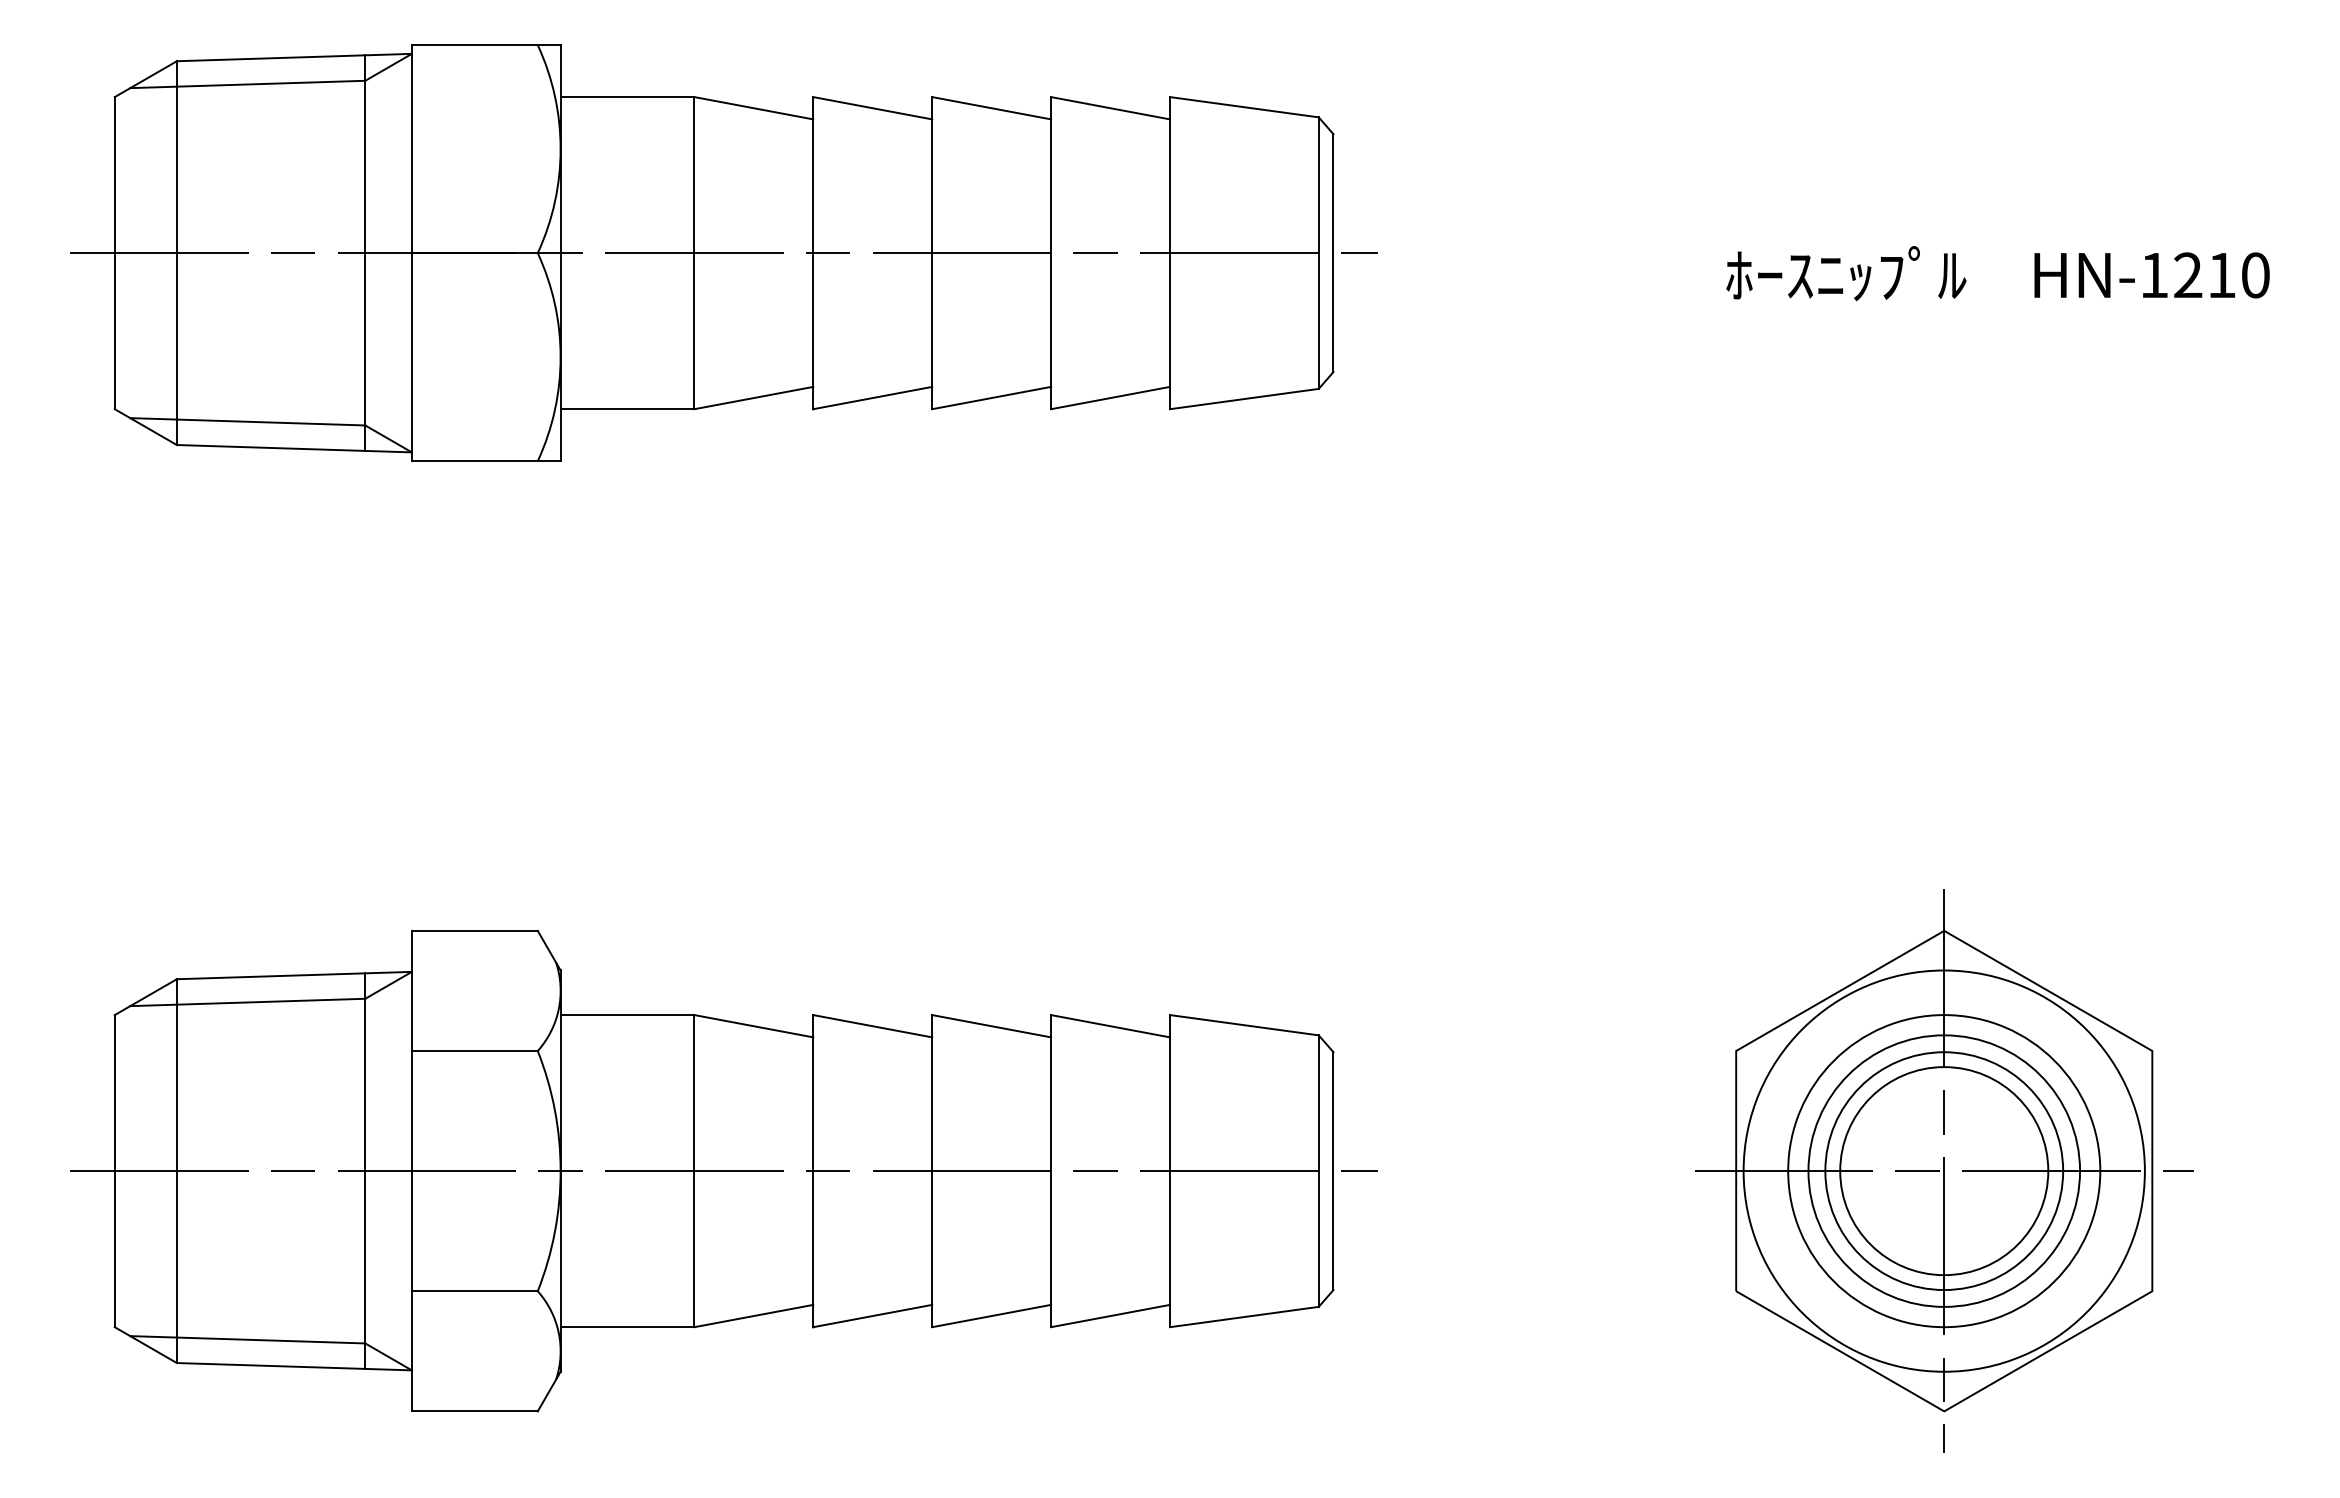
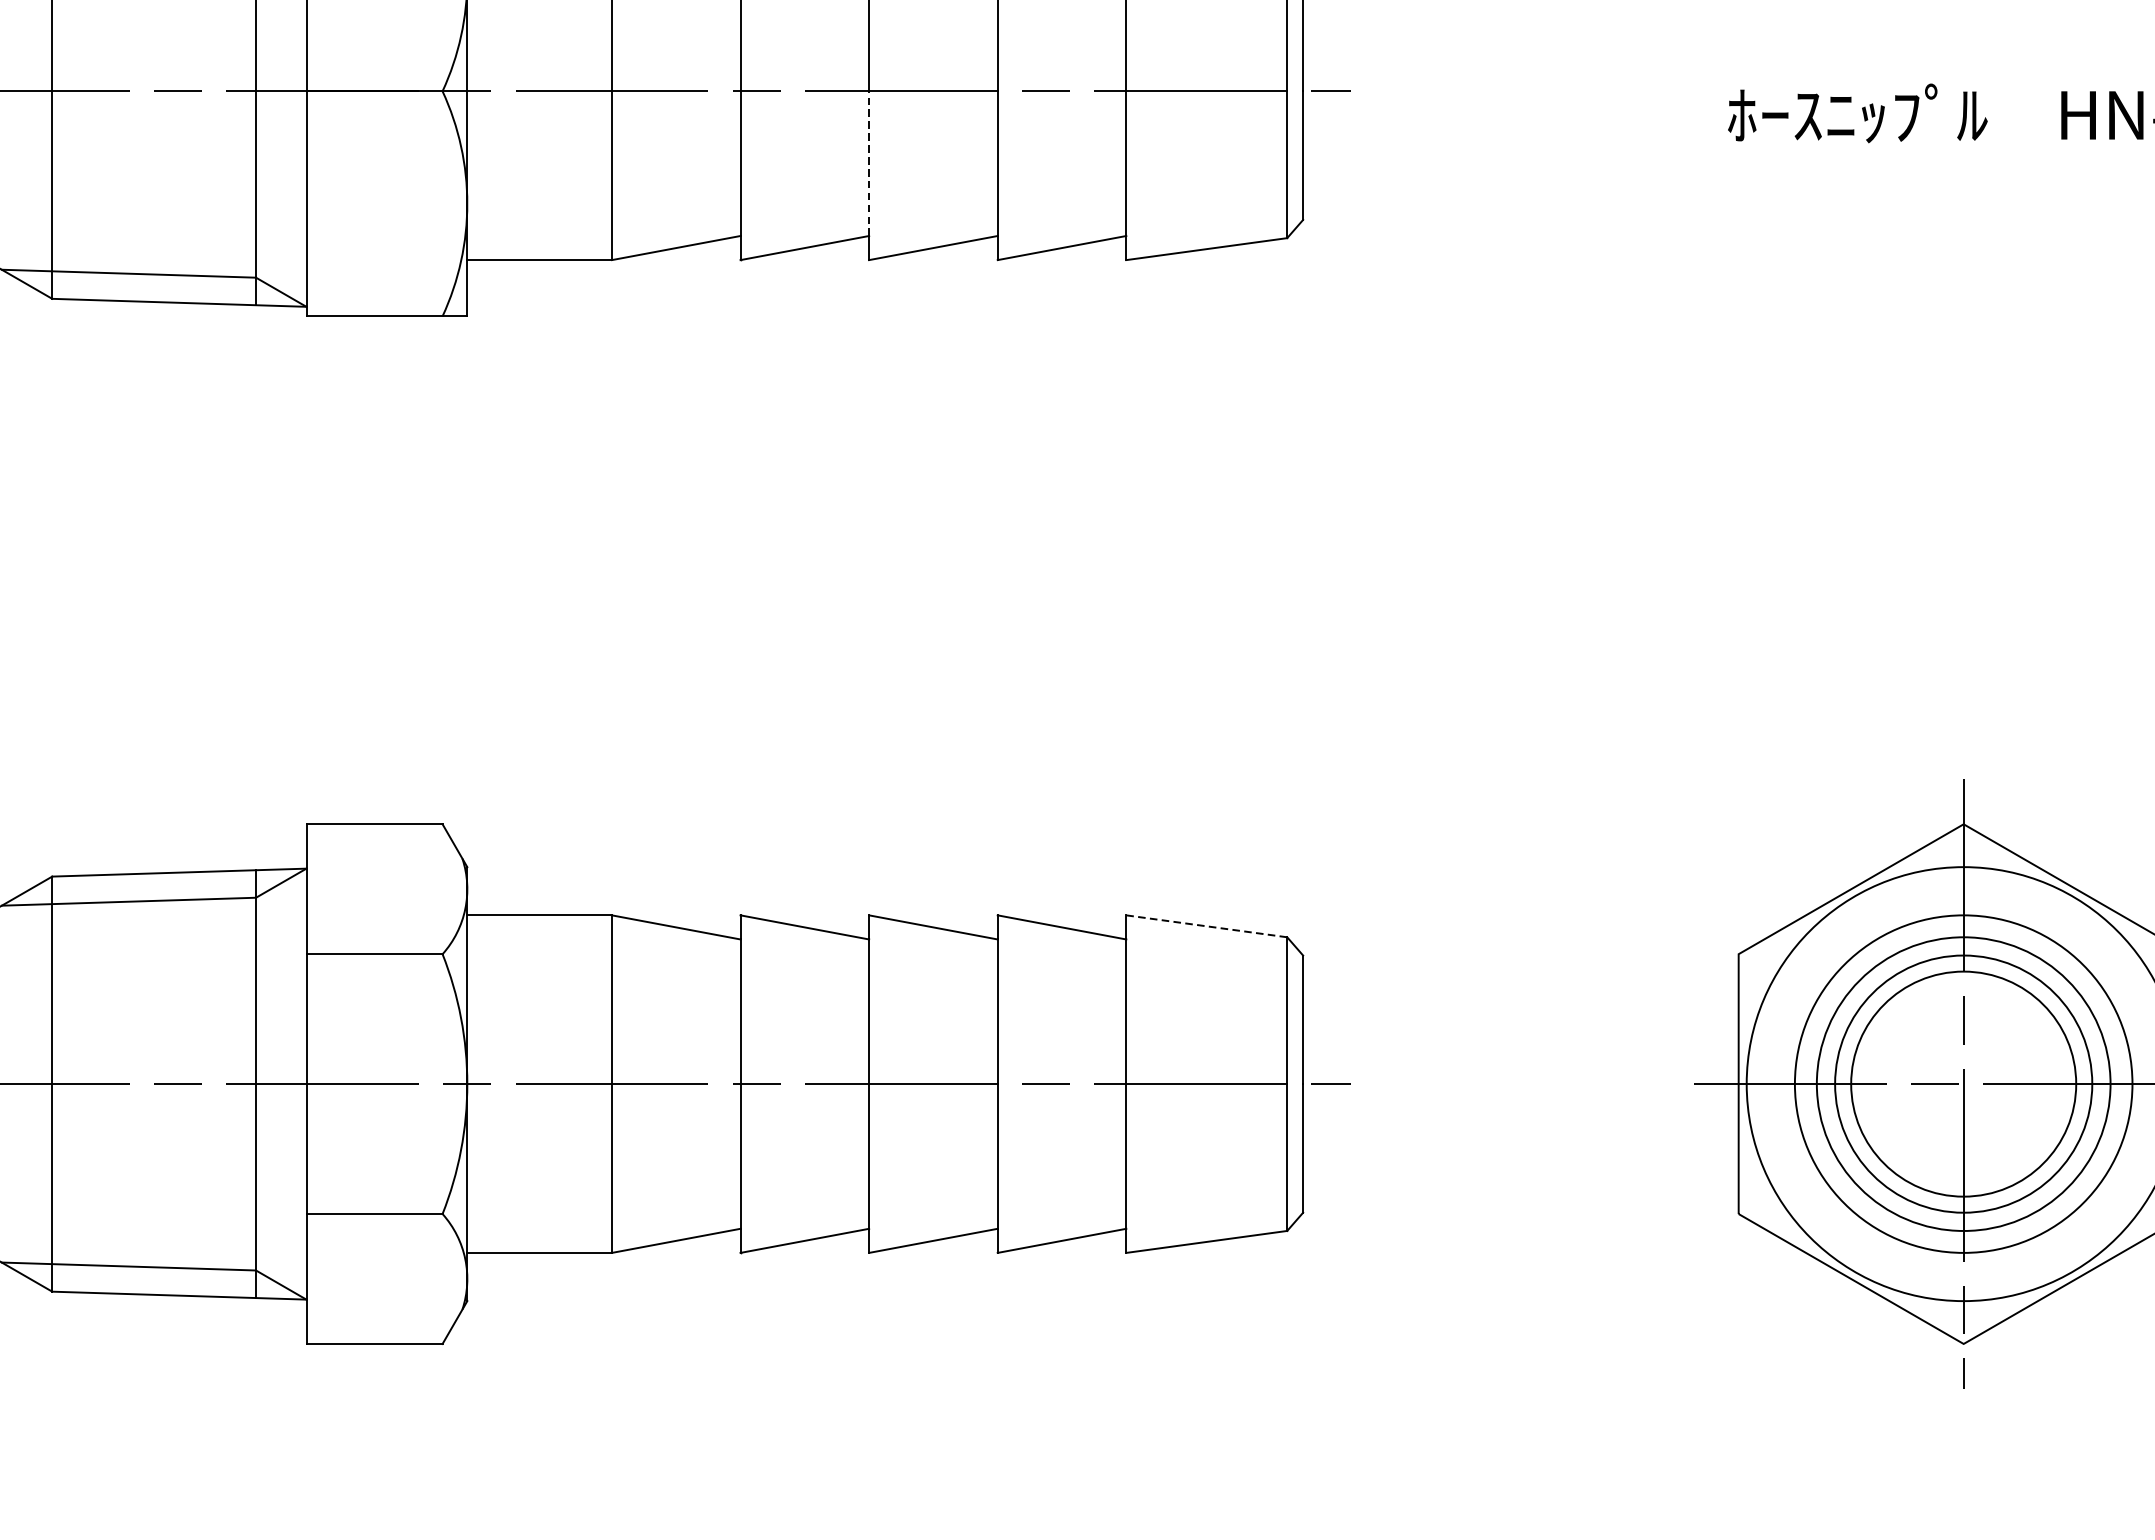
line: (932, 320) -> (869, 164), solid -> dashed
line: (1244, 1025) -> (1206, 926), solid -> dashed

